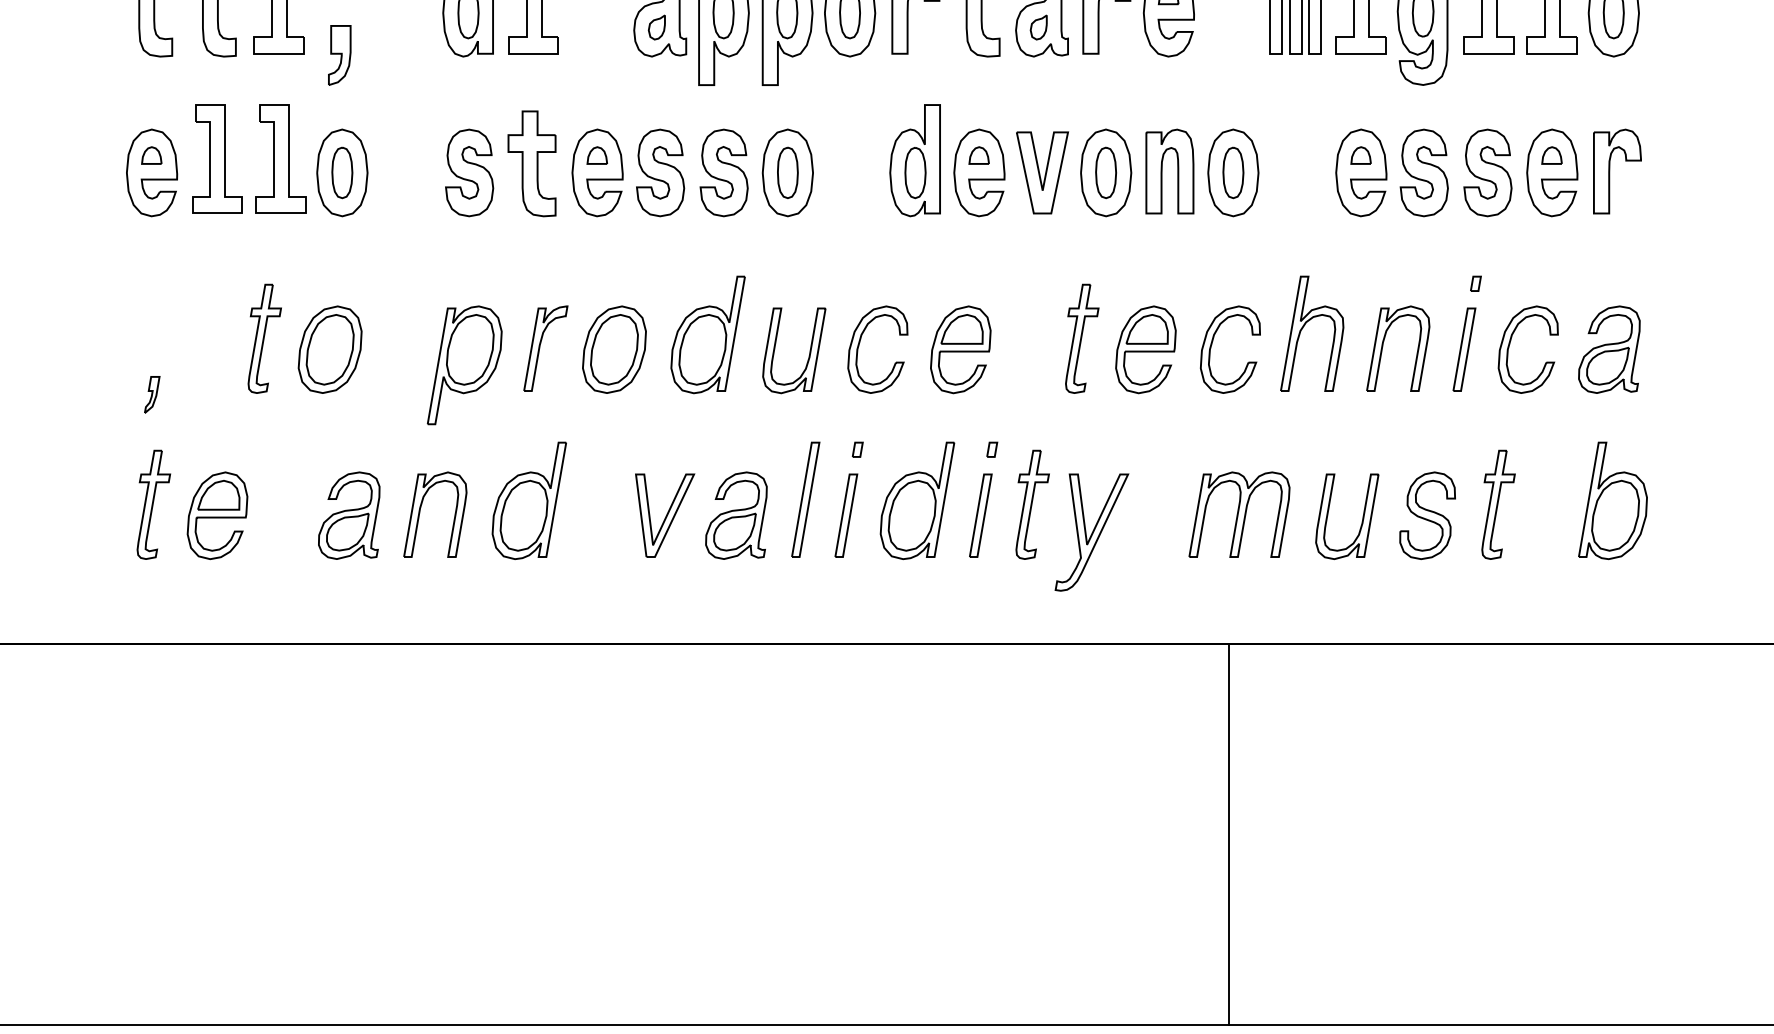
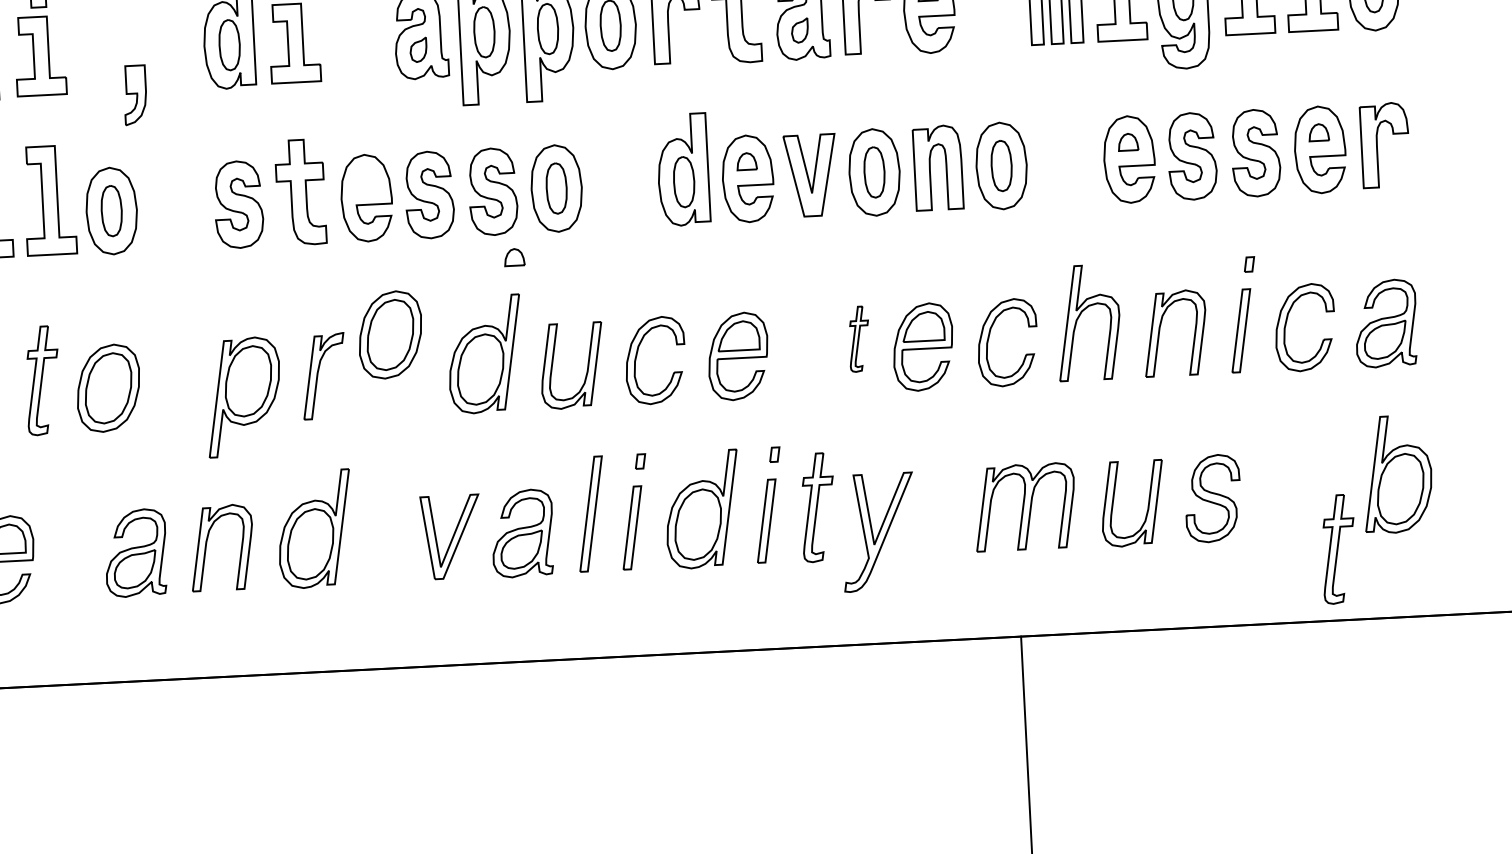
part: (339, 55) -> (135, 95), moved
part: (596, 155) -> (513, 257), moved
part: (1082, 338) -> (859, 338), size x0.6
part: (614, 349) -> (390, 334), moved
part: (1498, 504) -> (1338, 549), moved

